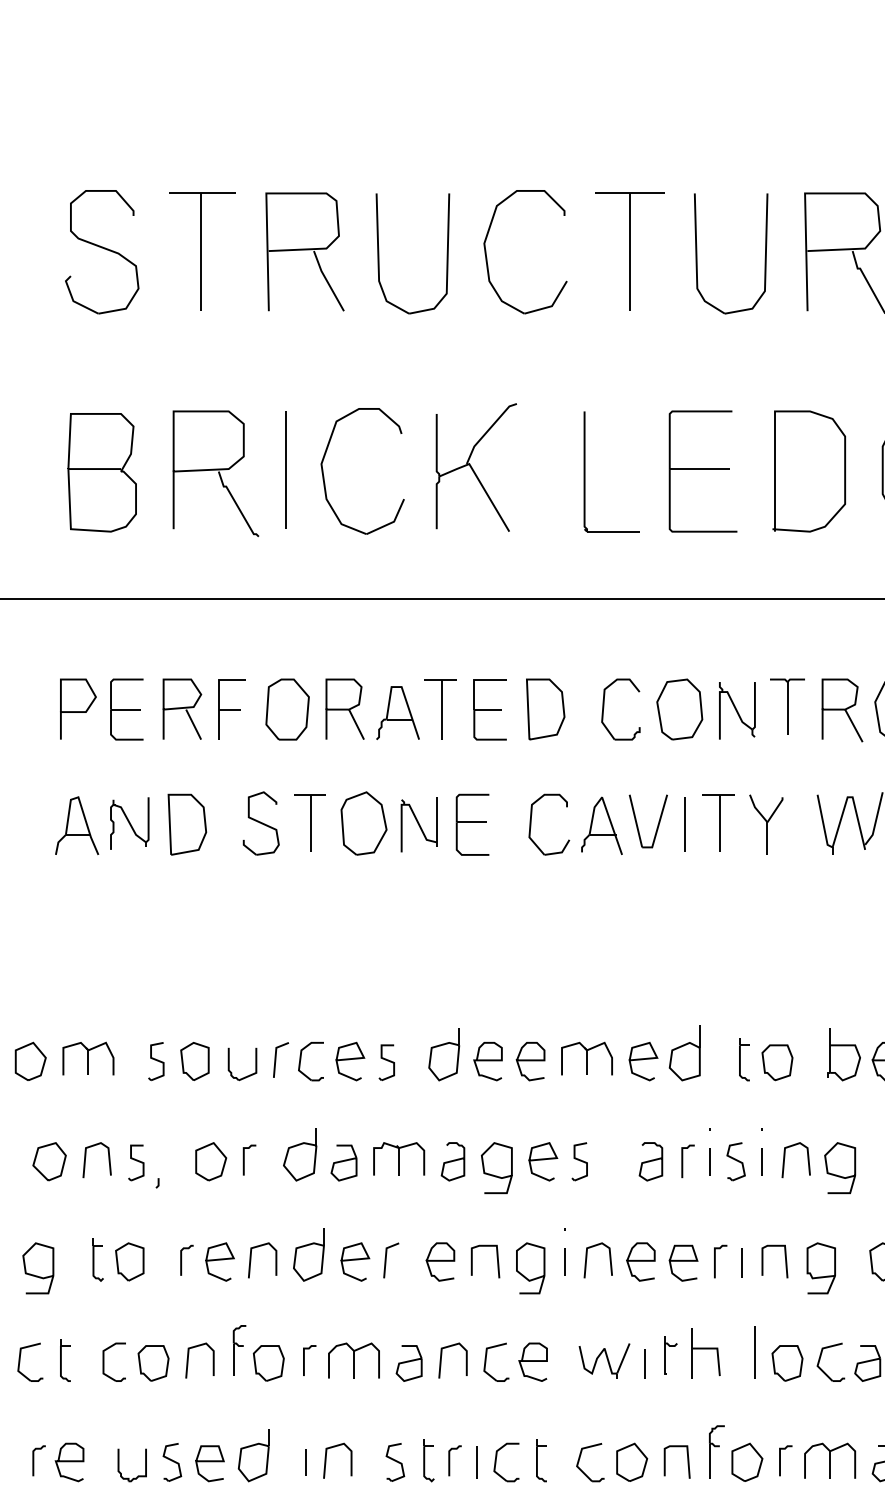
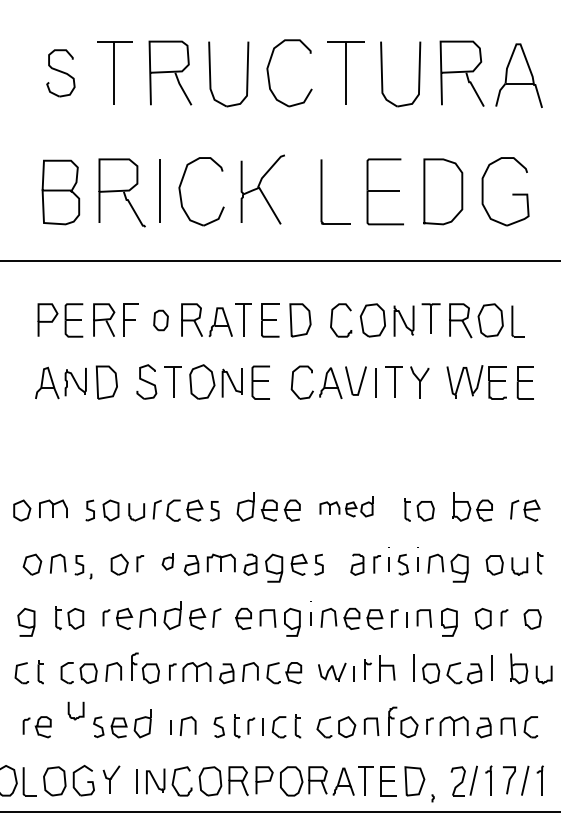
part: (101, 252) -> (60, 73), size x0.7
part: (286, 709) -> (160, 320), size x0.6
part: (630, 1053) -> (346, 506), size x0.7
part: (299, 1155) -> (167, 561), size x0.6
part: (131, 1464) -> (75, 710), moved

